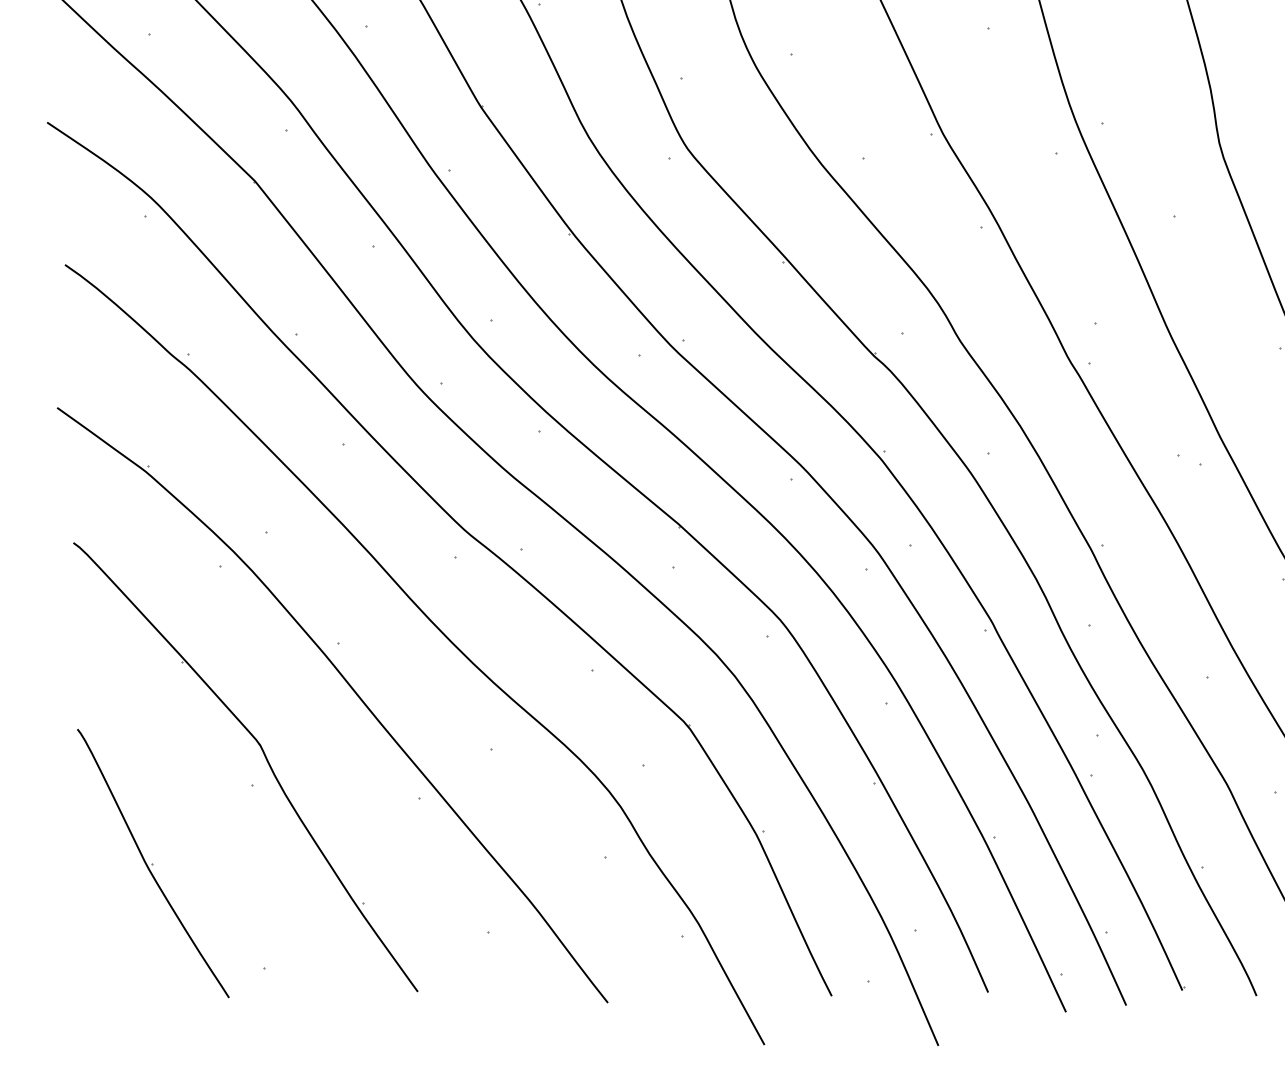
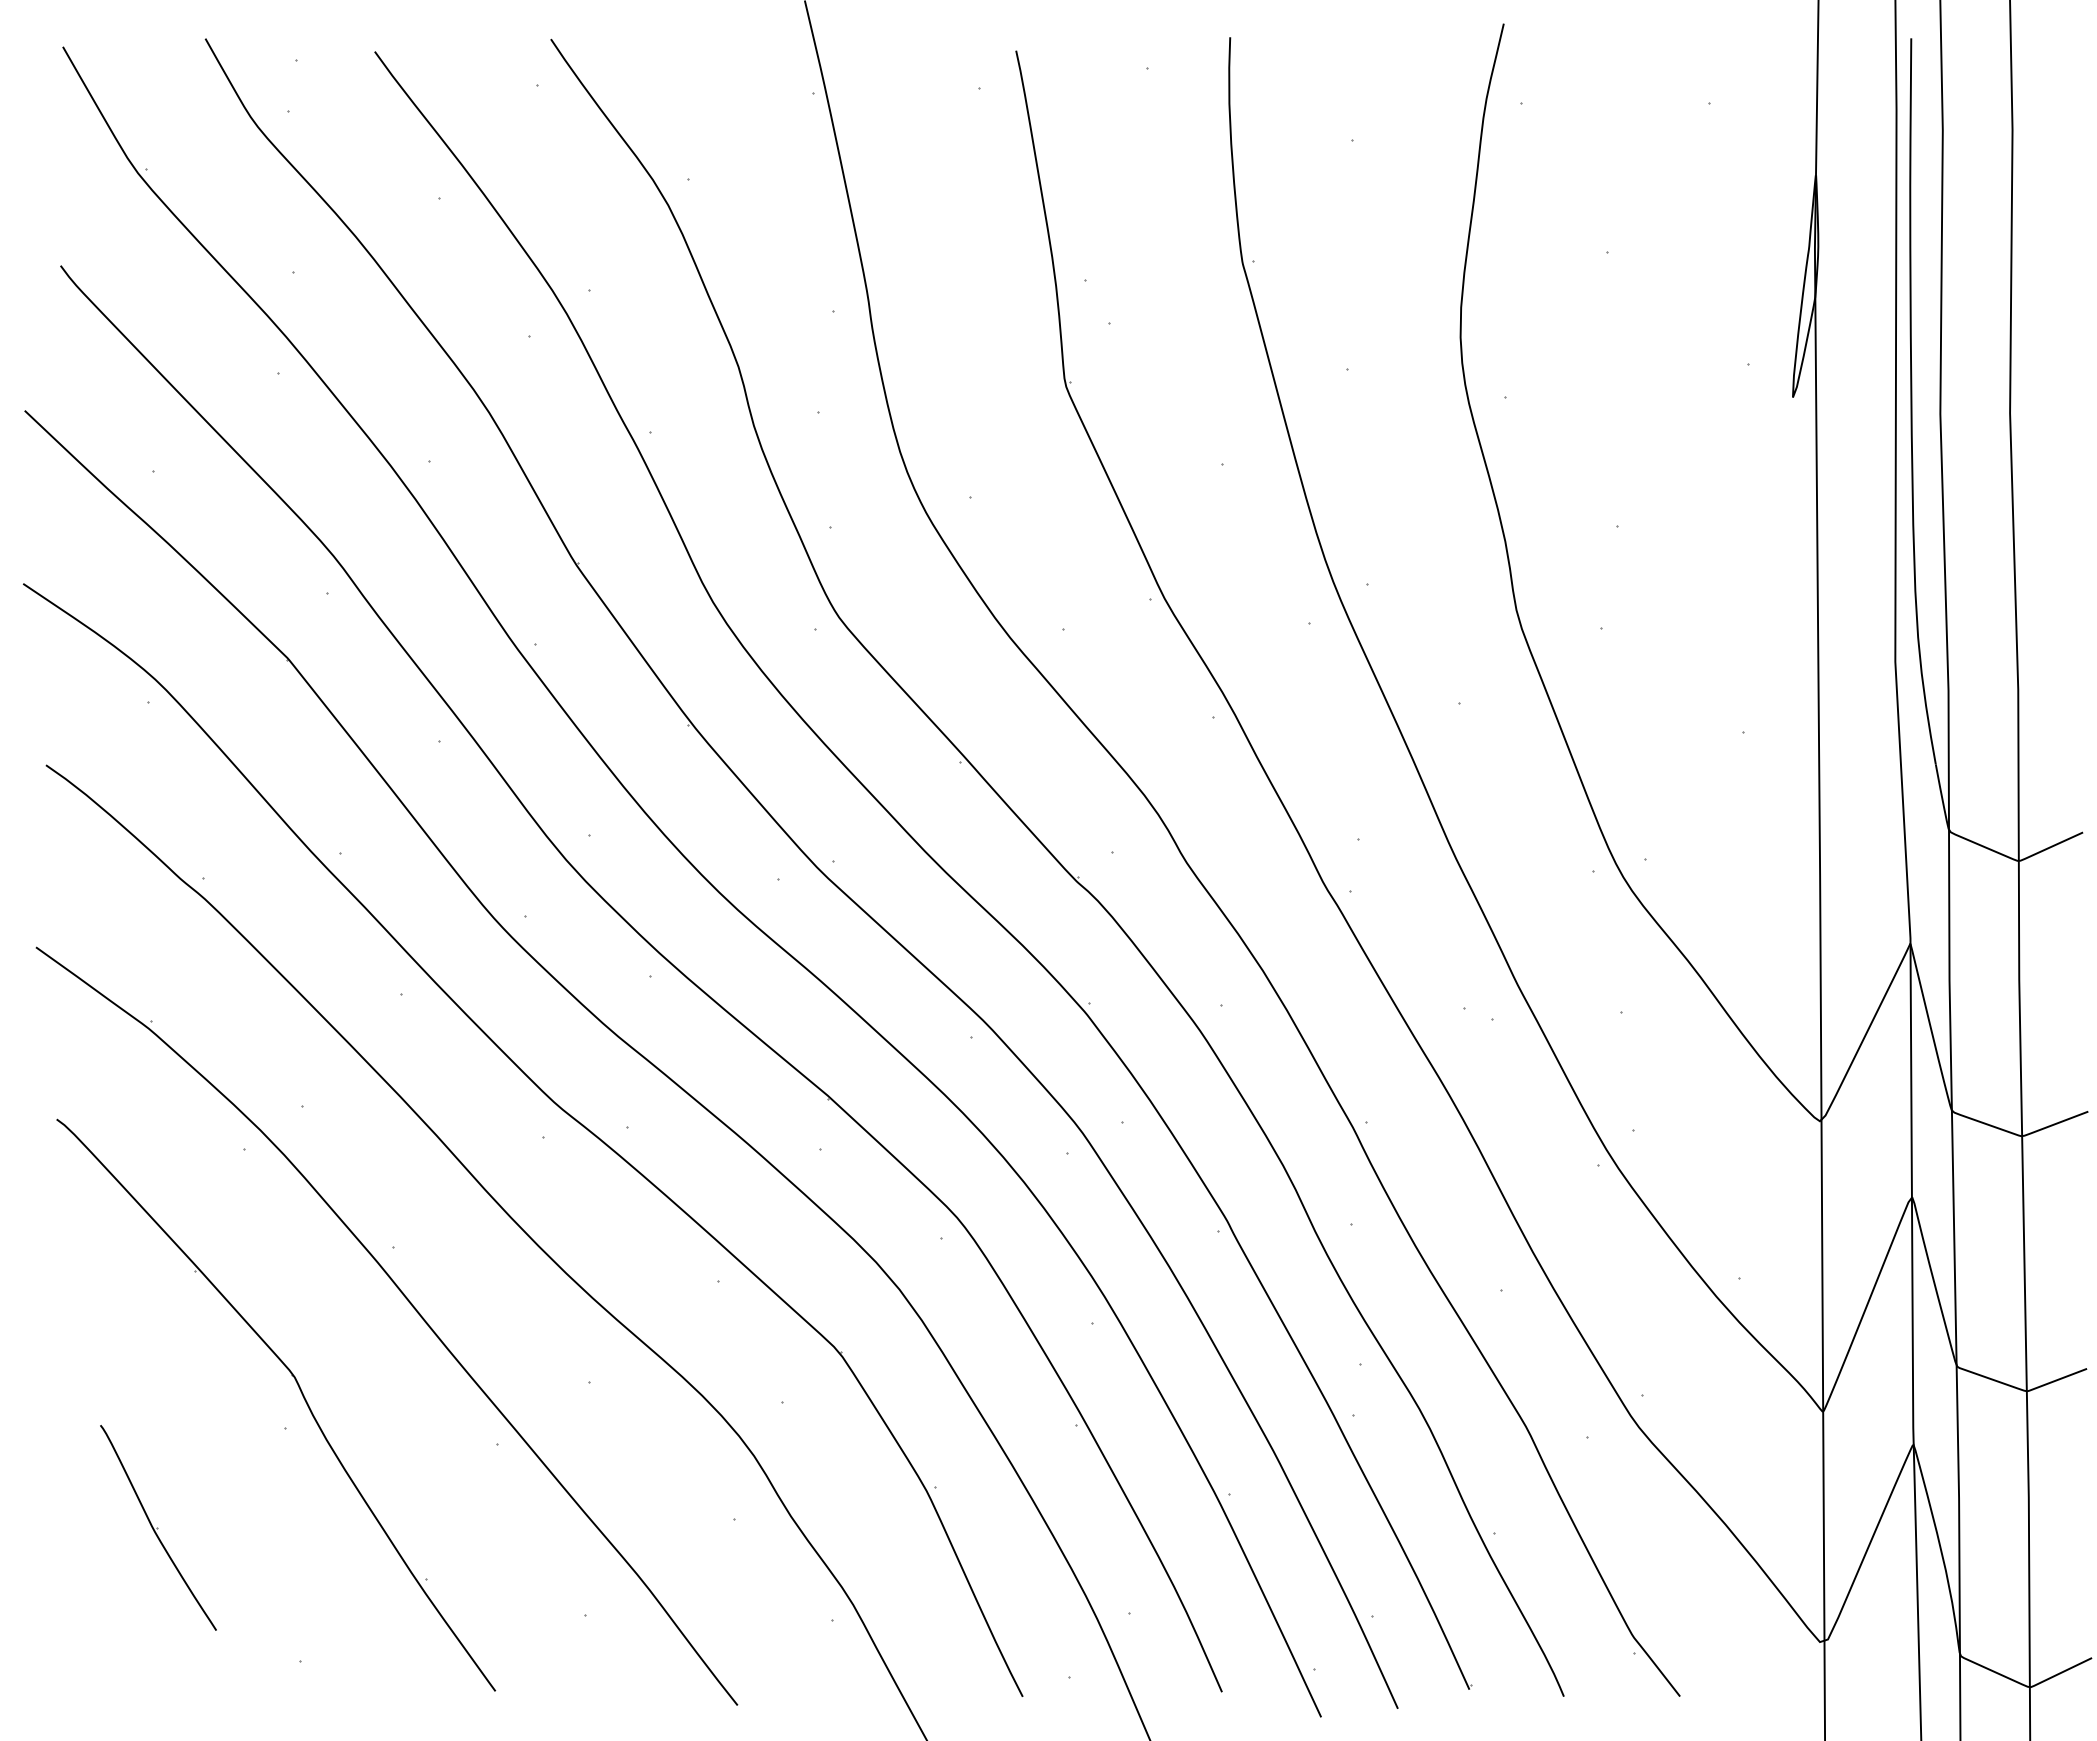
part: (153, 863) -> (158, 1527), size x0.6

